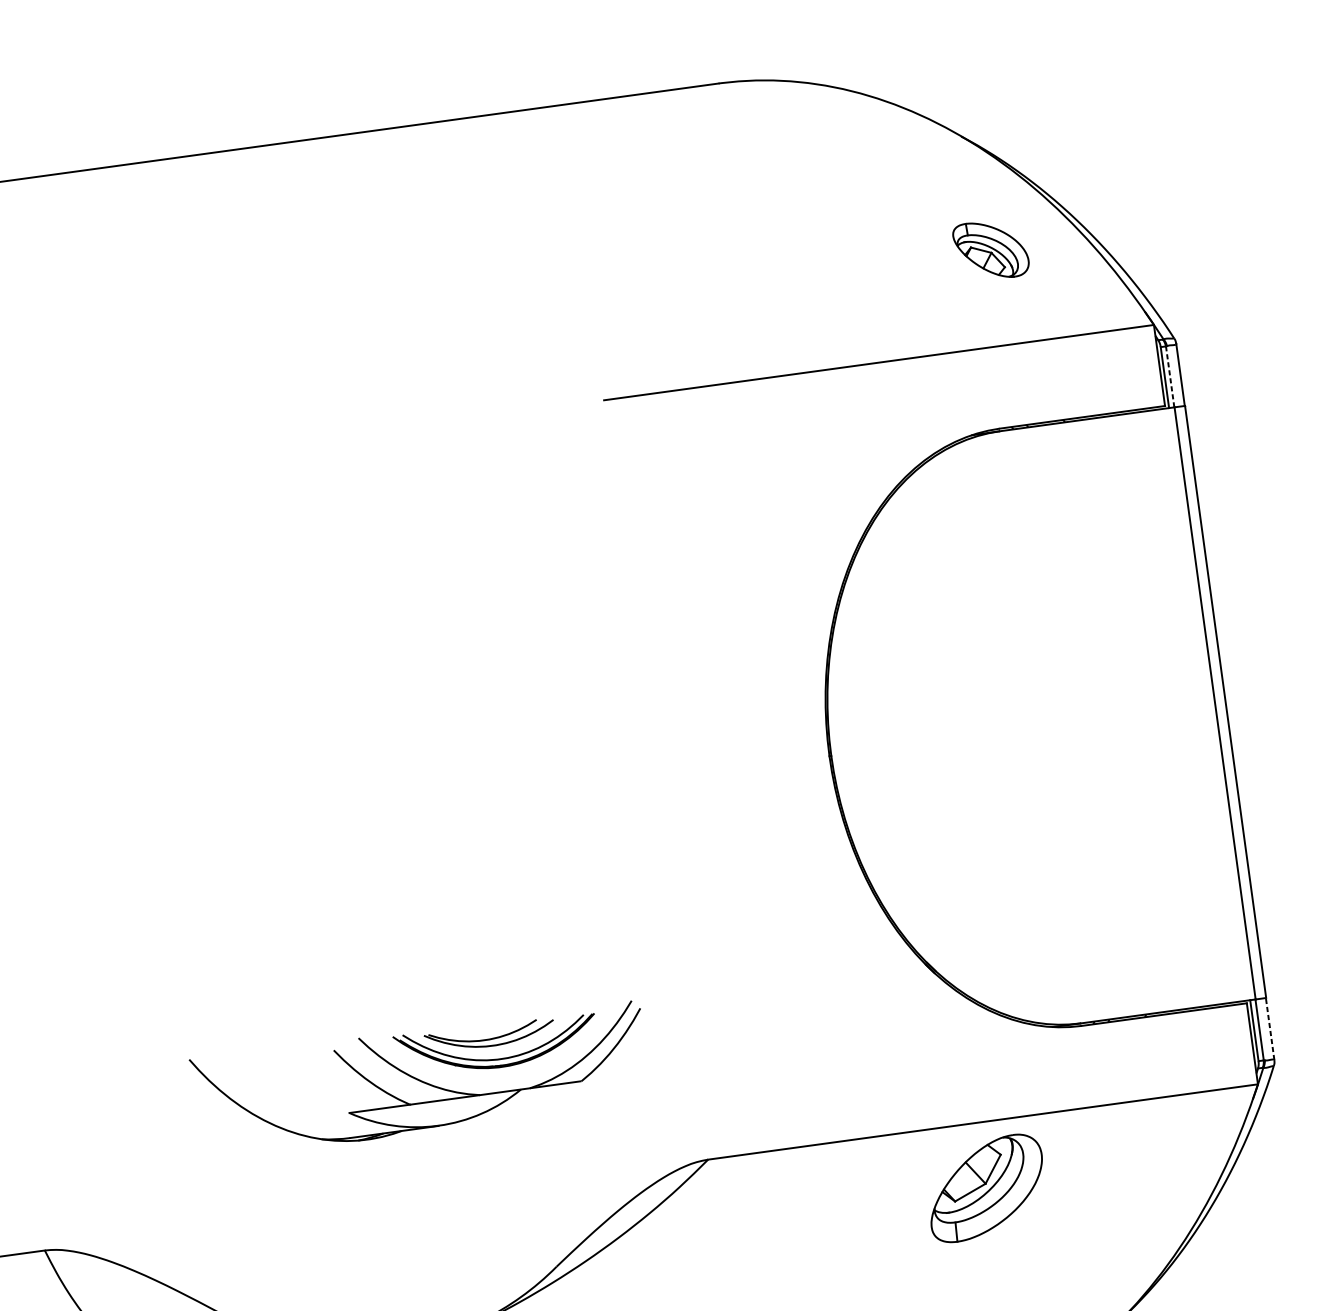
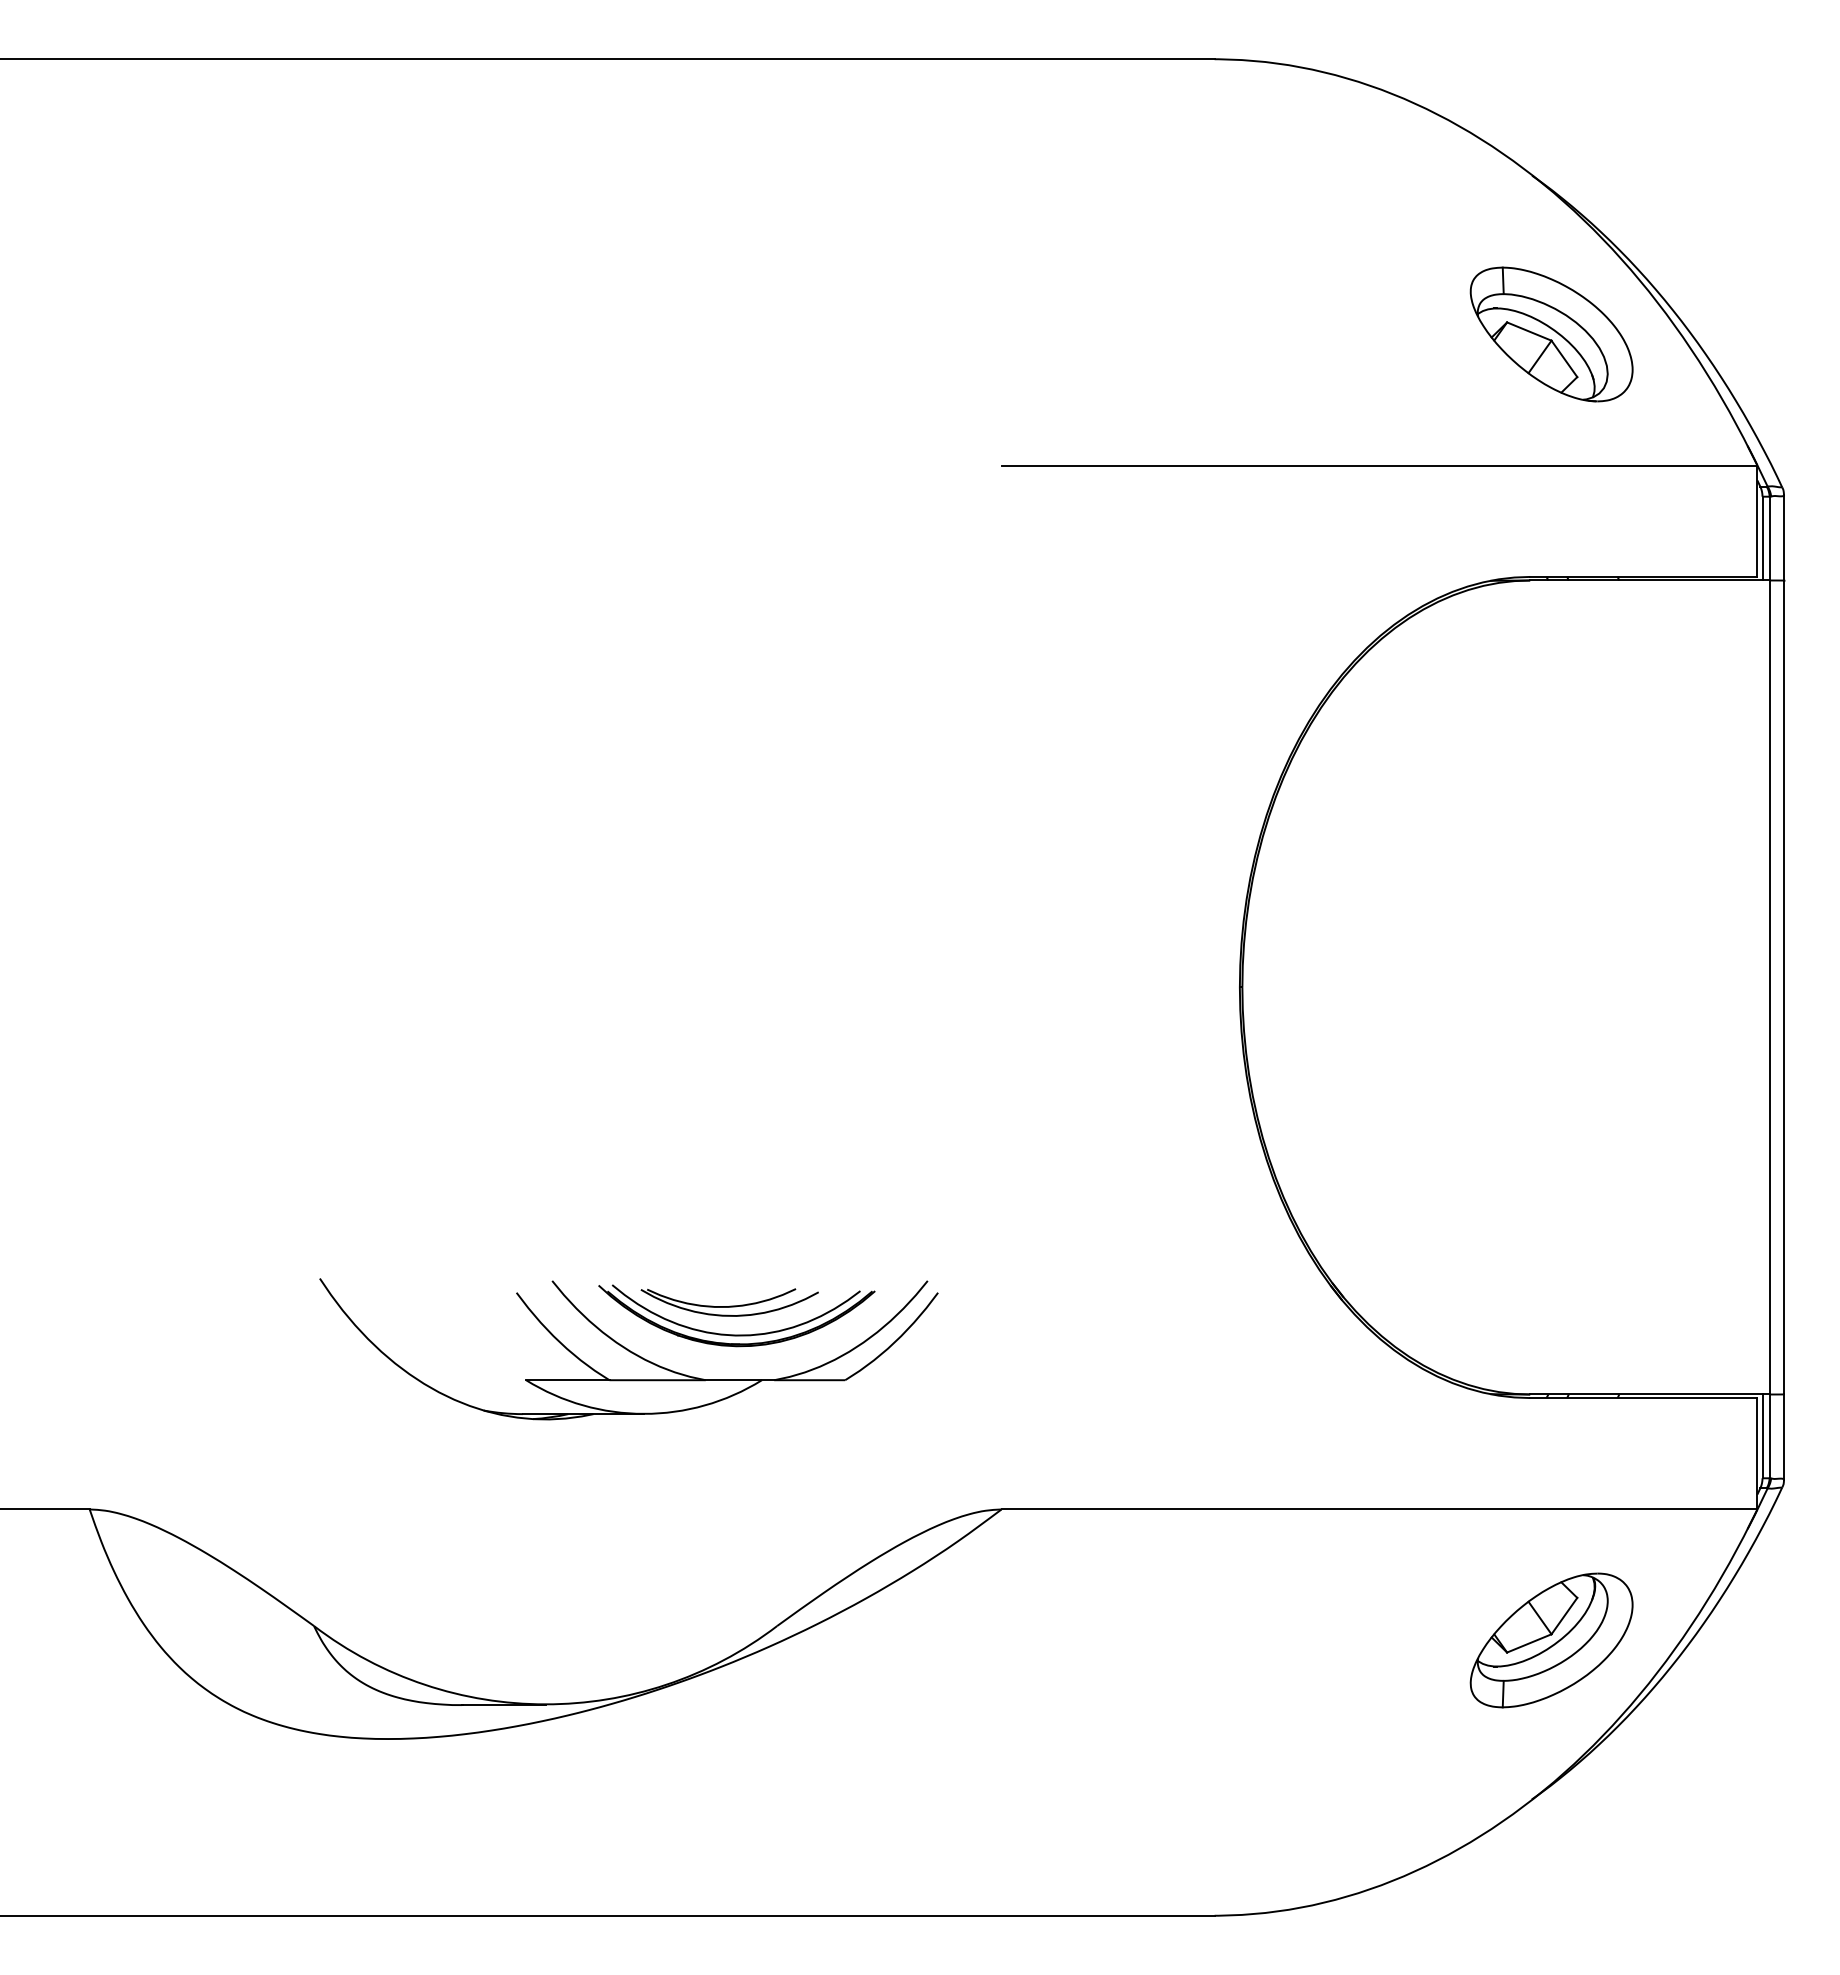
part: (991, 250) -> (1551, 334), size x1.67
line: (1170, 376) -> (1769, 538), dashed -> solid
line: (1270, 1029) -> (1784, 1437), dashed -> solid
part: (986, 1188) -> (1551, 1640), moved

